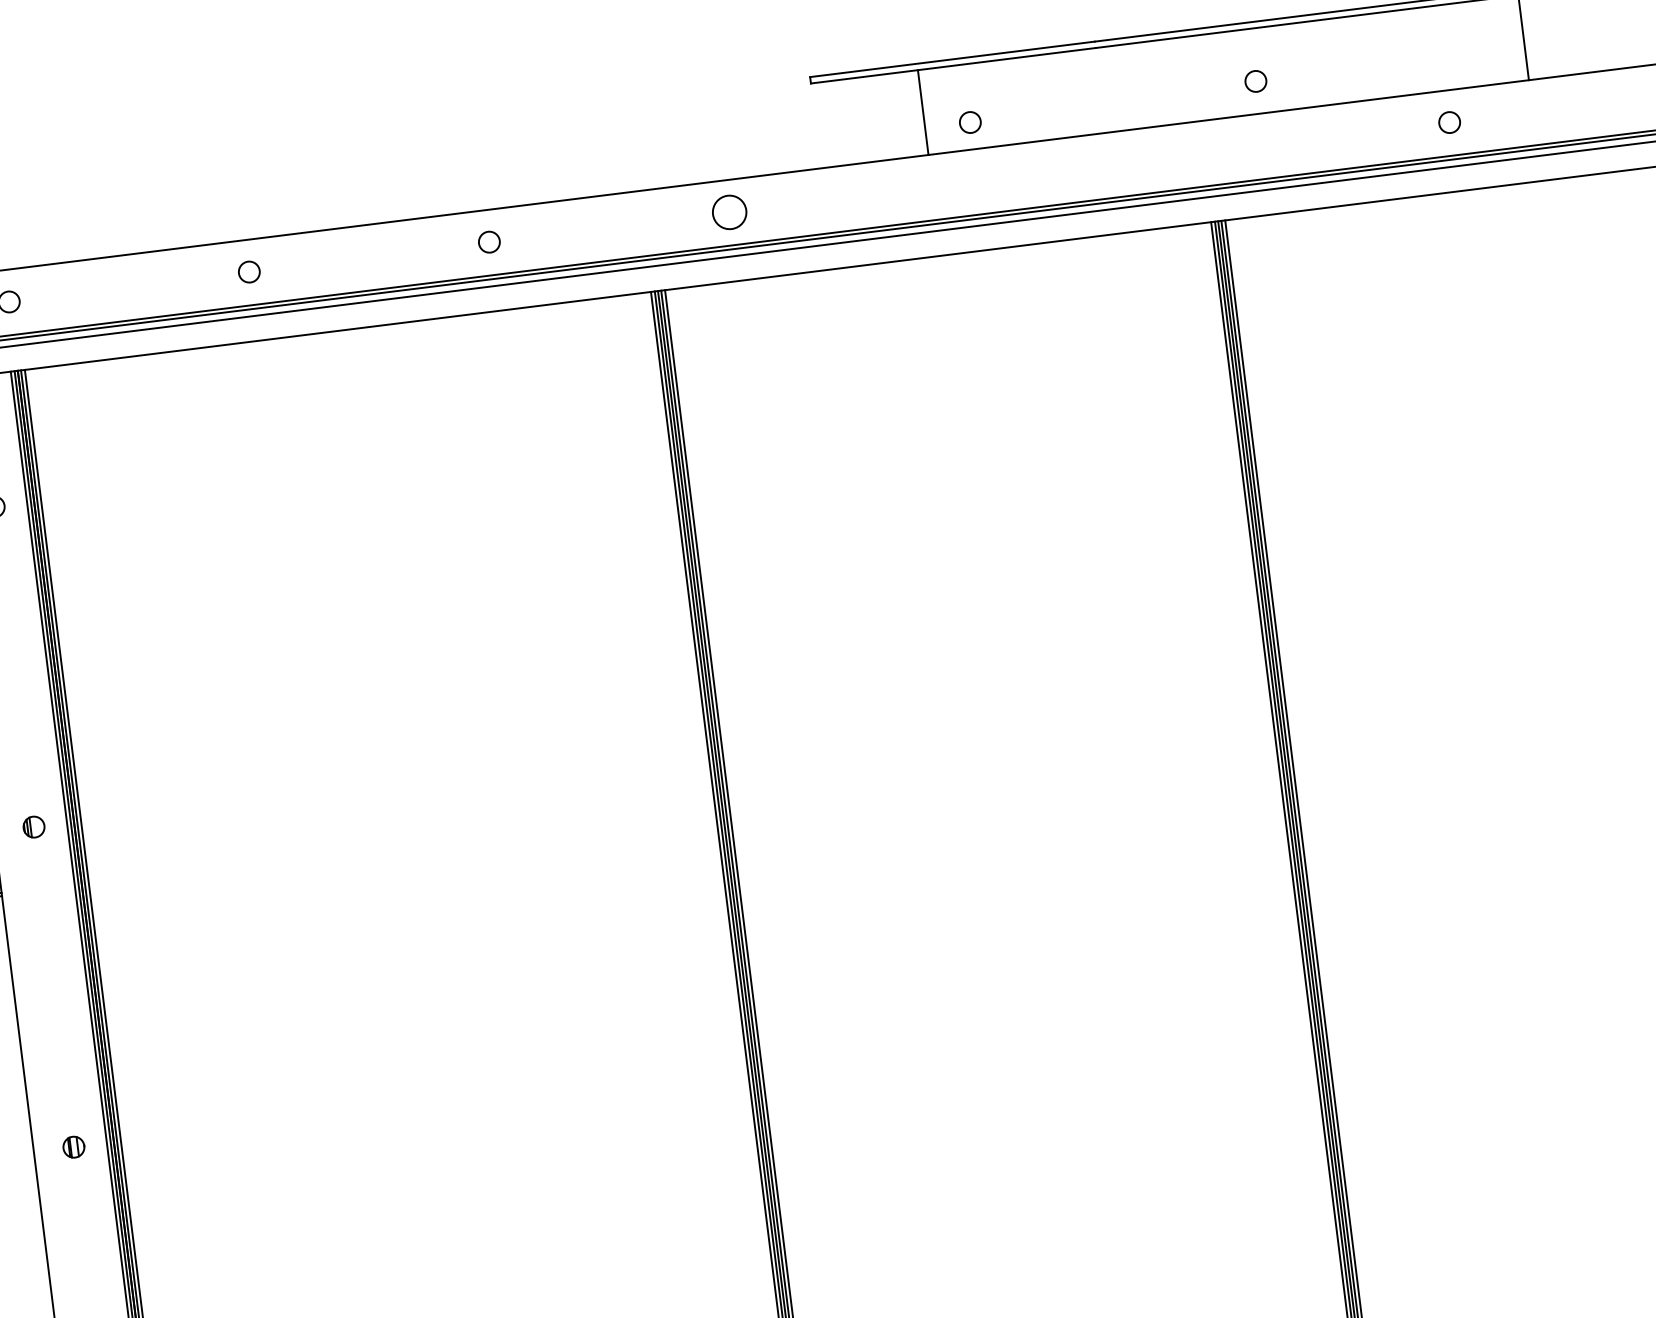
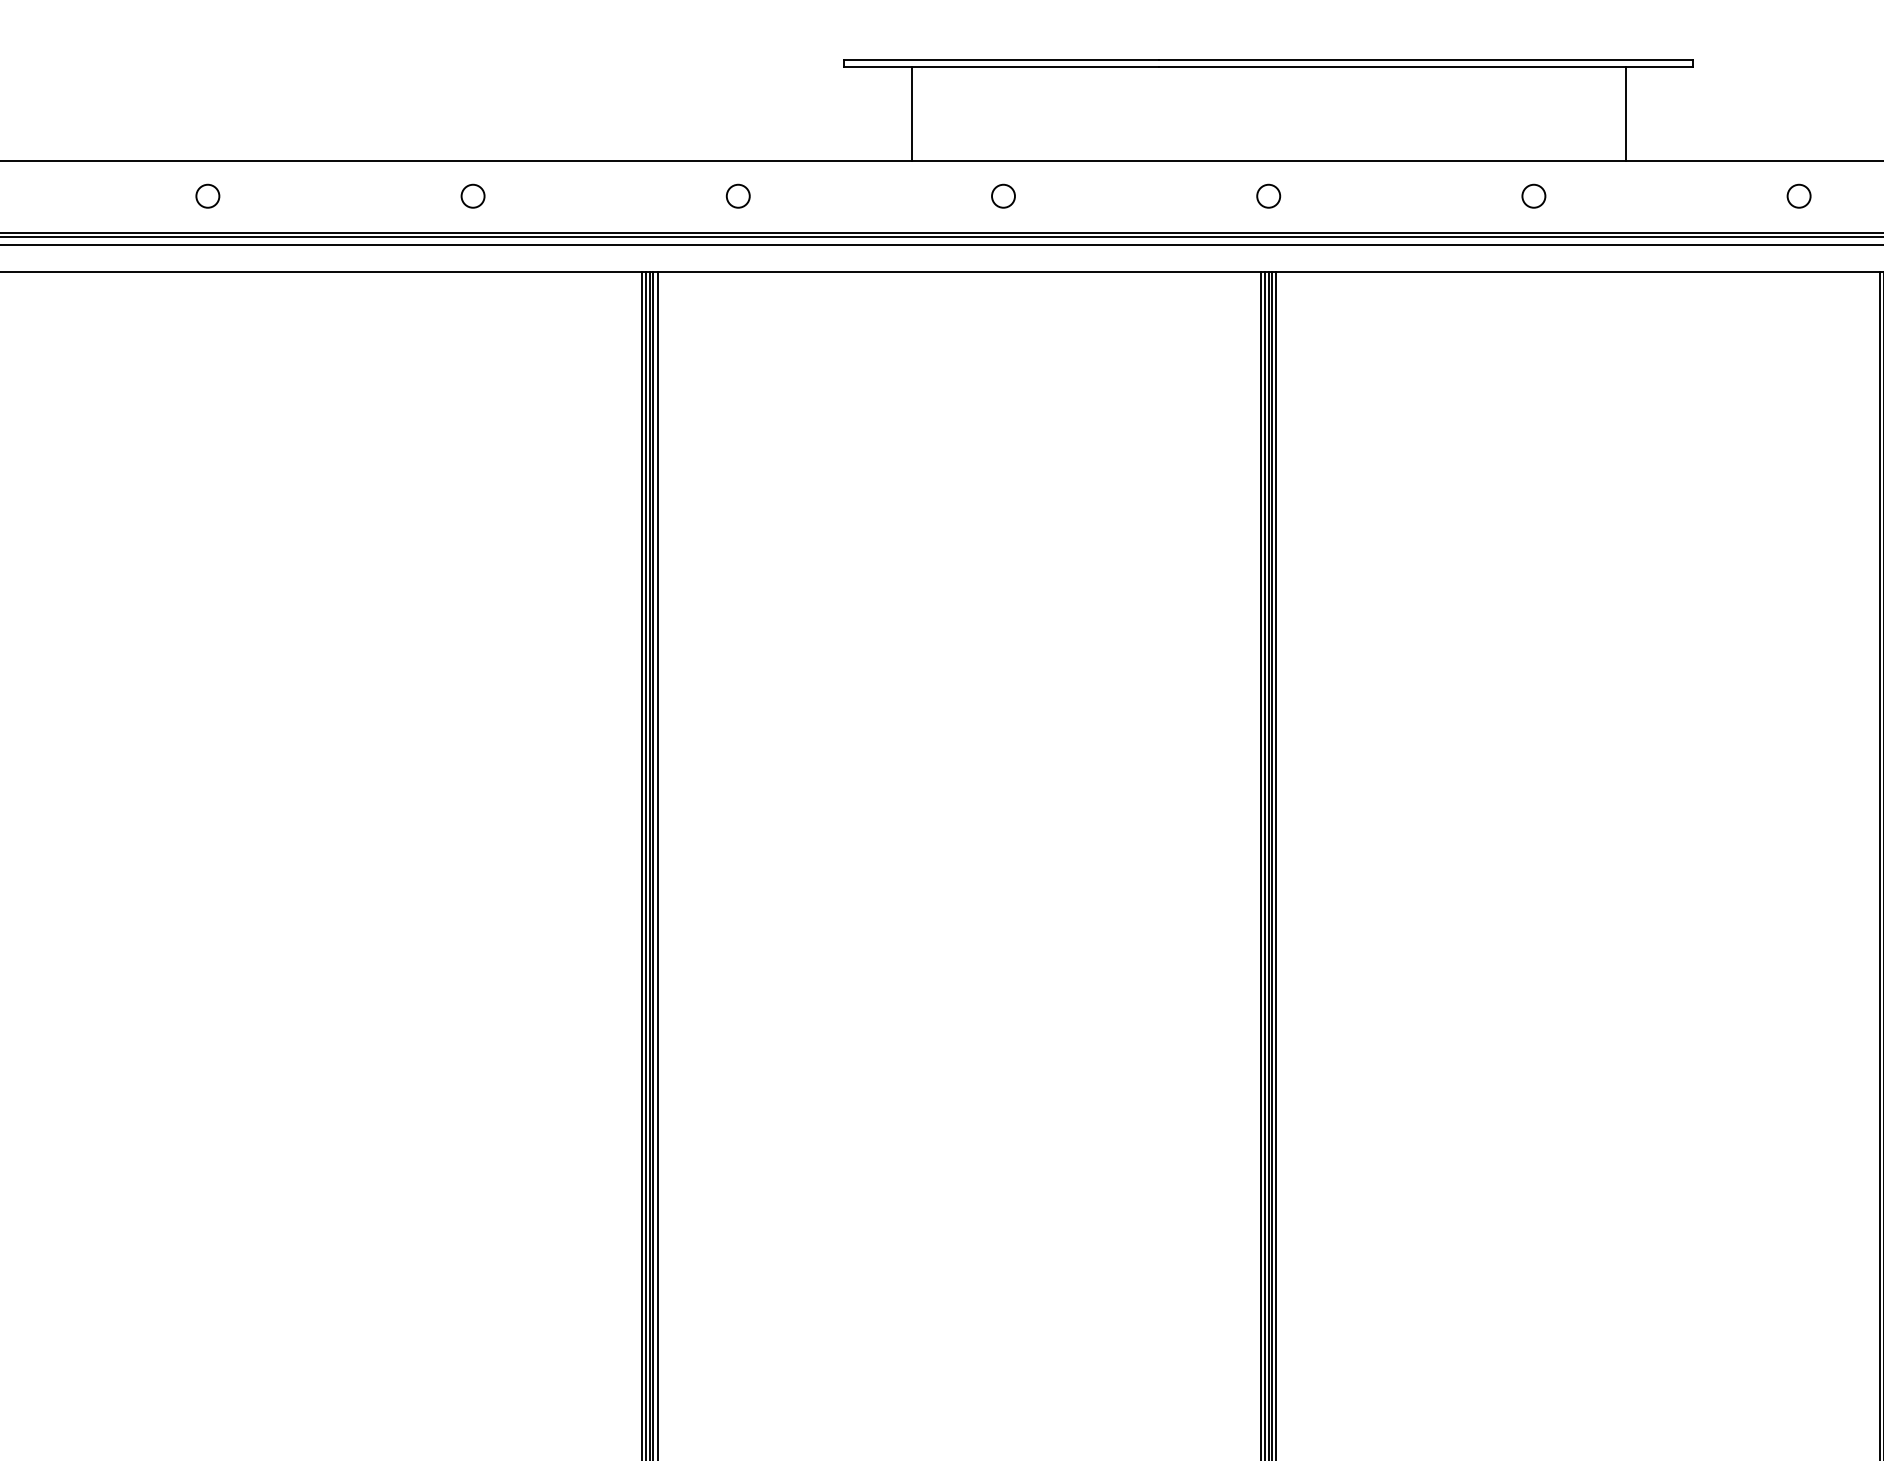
circle: (1255, 80) -> (1268, 195), moved
line: (923, 112) -> (911, 113), moved
circle: (970, 121) -> (1003, 195), moved
circle: (728, 211) -> (737, 195), size x0.62

